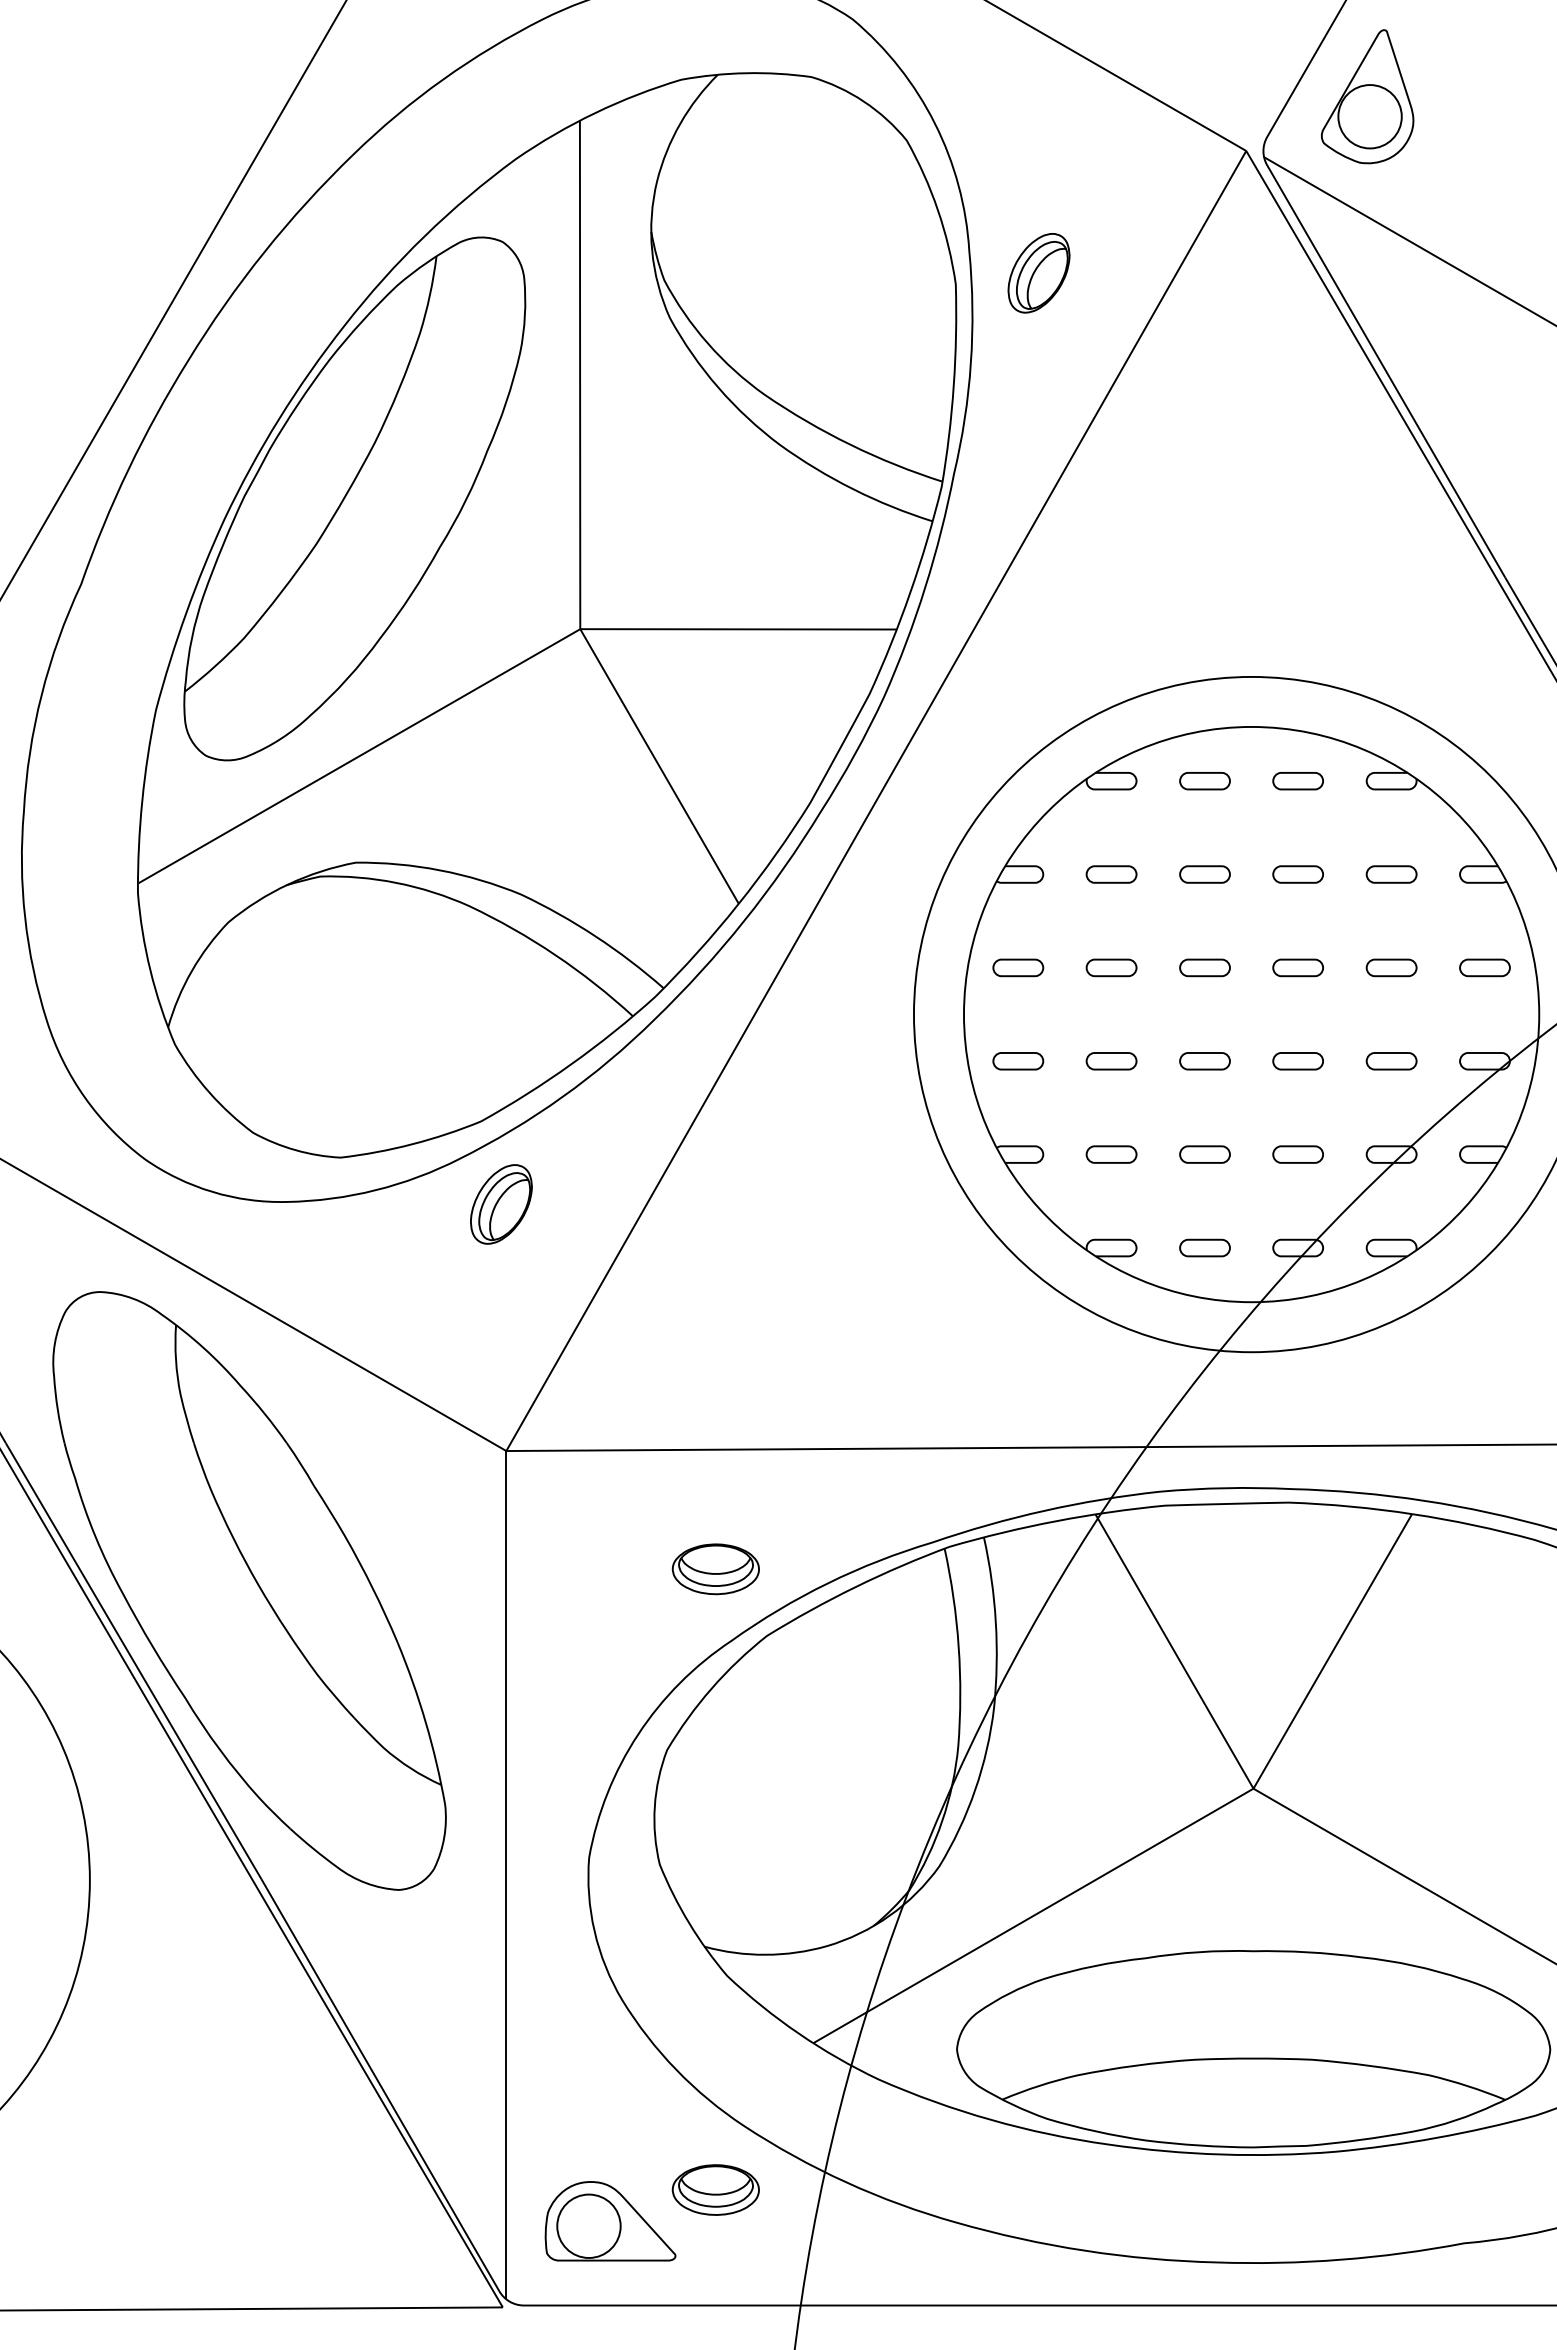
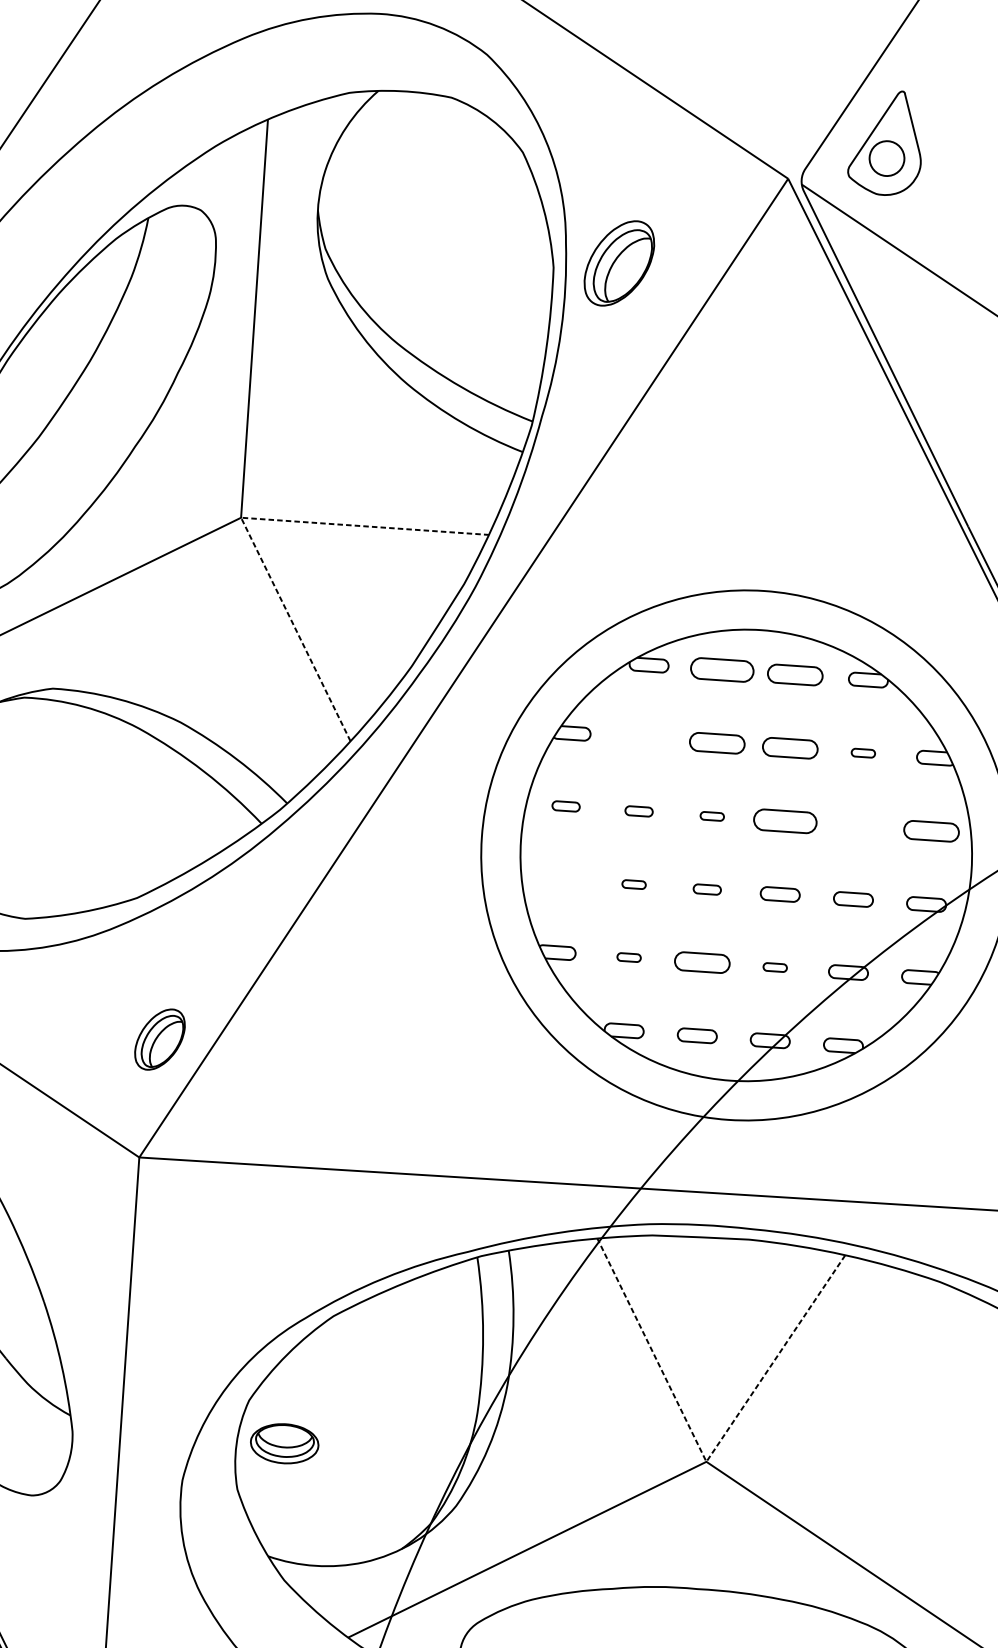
circle: (1369, 116) -> (886, 158), size x0.7
part: (1038, 273) -> (618, 263), size x1.4
line: (580, 629) -> (241, 518), solid -> dashed
part: (1204, 781) -> (721, 670), size x1.6
part: (1297, 781) -> (794, 675), size x1.4
part: (1111, 874) -> (644, 738), removed
part: (1204, 874) -> (716, 743), size x1.4
part: (1297, 874) -> (789, 748), size x1.4
part: (1391, 874) -> (863, 753), size x0.6
part: (1018, 967) -> (566, 806), size x0.7
part: (1111, 967) -> (639, 811), size x0.7
part: (1204, 967) -> (711, 816), size x0.6
part: (1297, 967) -> (784, 821), size x1.6
part: (1391, 967) -> (858, 826), removed
part: (1484, 967) -> (931, 831), size x1.4
part: (1018, 1061) -> (561, 879), removed
part: (1111, 1061) -> (634, 884), size x0.6
part: (1204, 1061) -> (706, 889), size x0.7
part: (1111, 1154) -> (629, 957), size x0.6
part: (1204, 1154) -> (701, 962), size x1.4
part: (1297, 1154) -> (774, 967), size x0.6
part: (501, 1204) -> (160, 1039), moved
part: (715, 1569) -> (284, 1443), moved
line: (1253, 1788) -> (706, 1461), solid -> dashed

